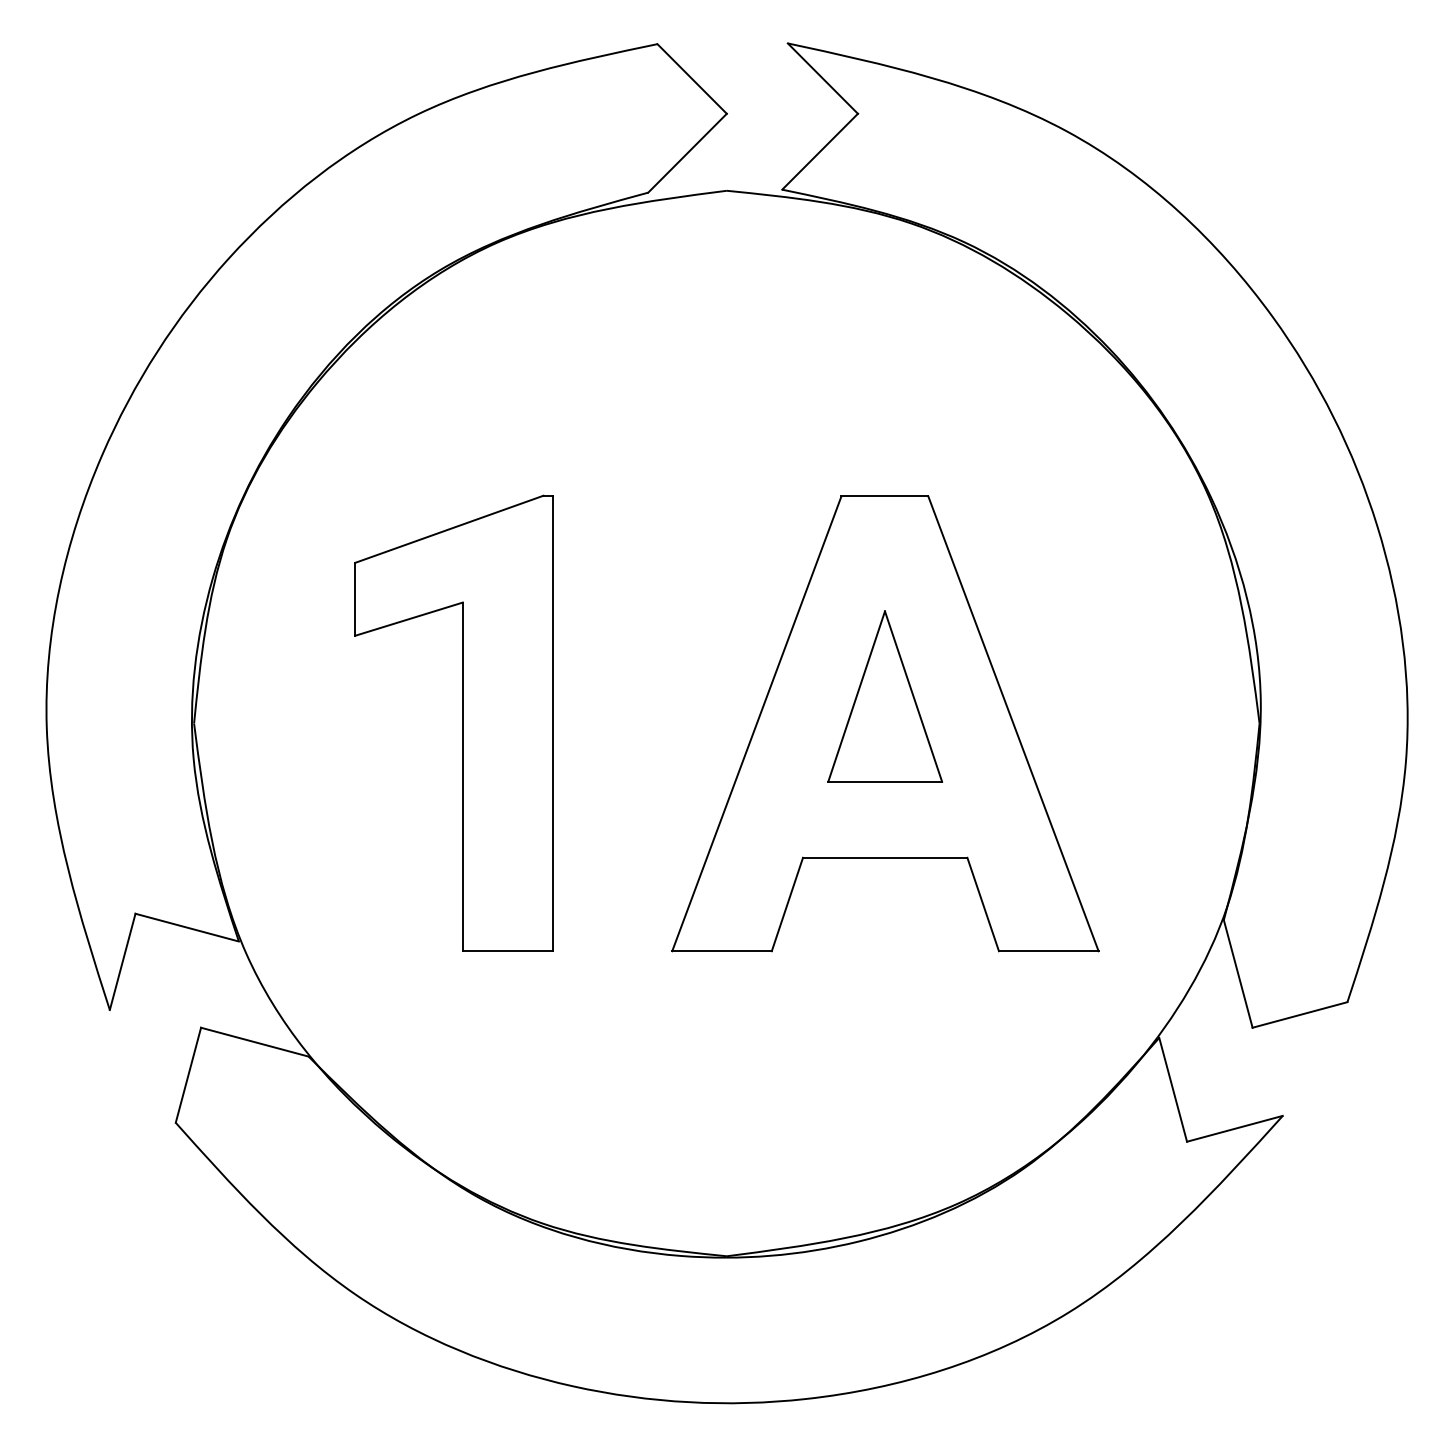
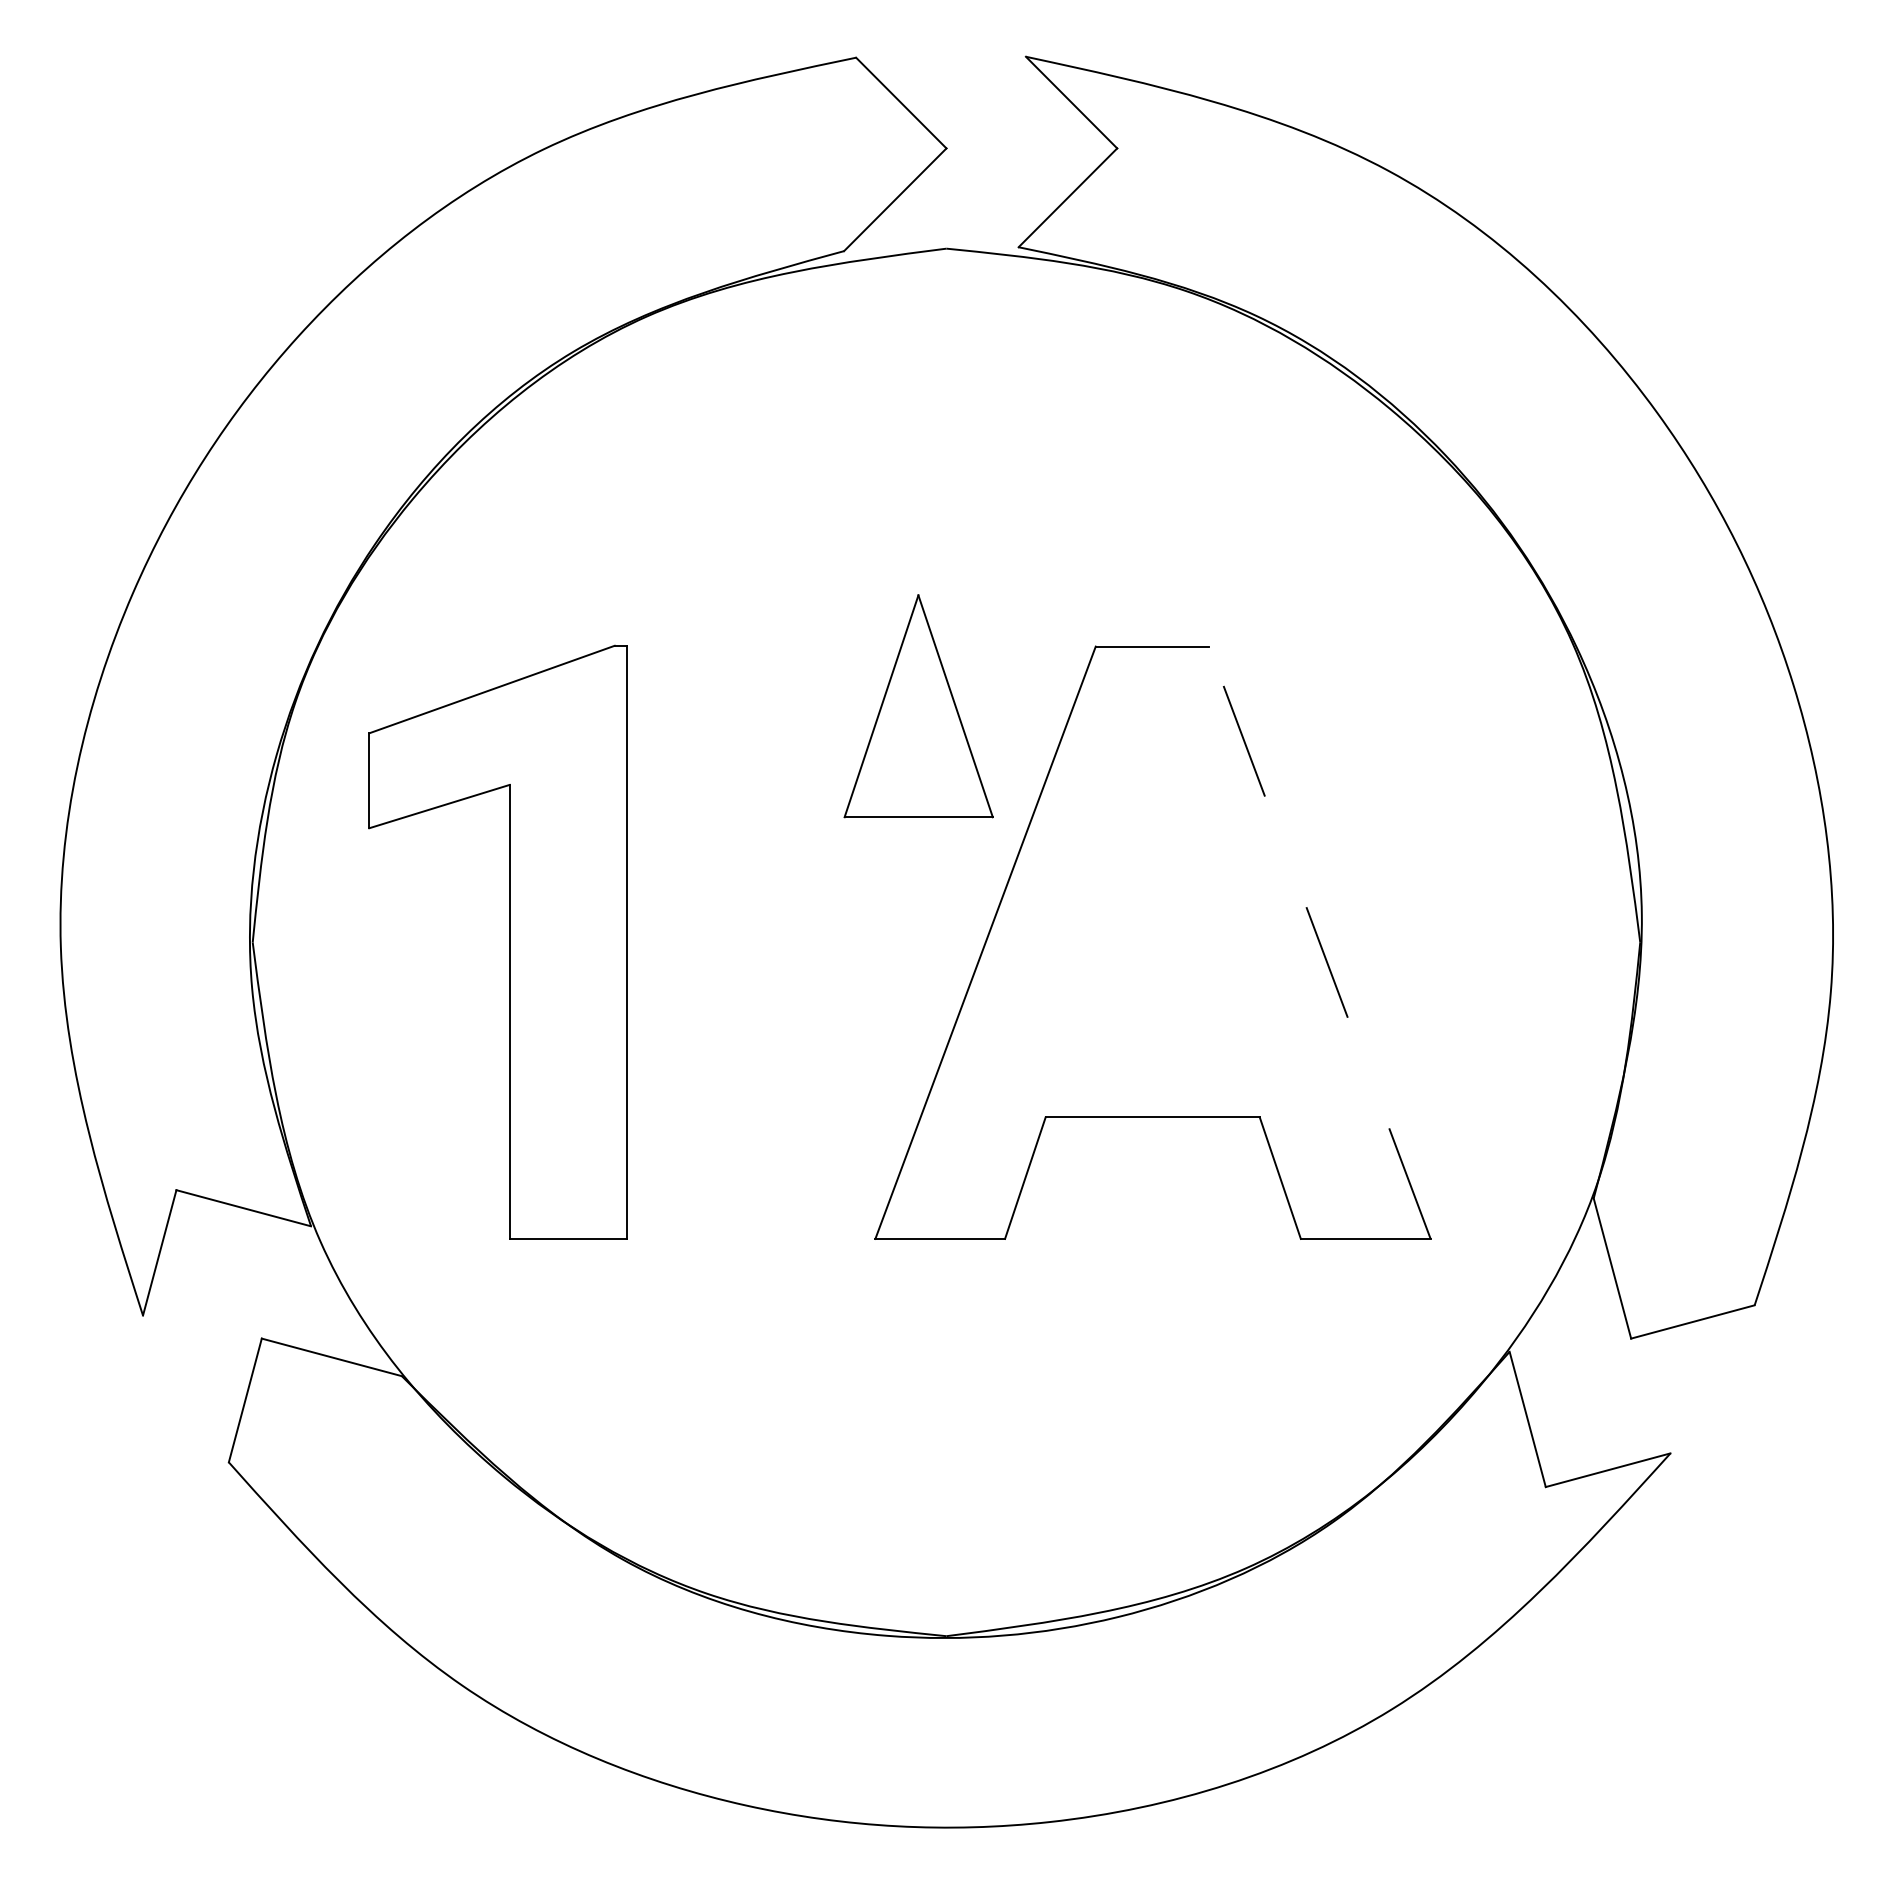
part: (885, 696) -> (918, 706), moved
part: (462, 722) -> (509, 941), moved
line: (1013, 723) -> (1319, 942), solid -> dashed

